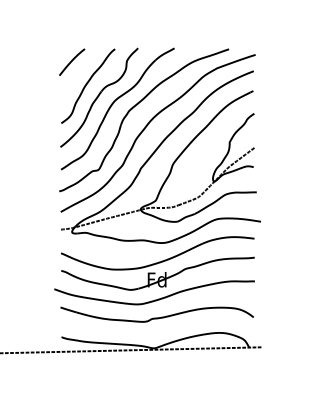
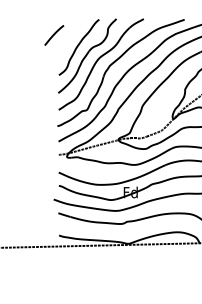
curve: (72, 61) -> (54, 34), moved

